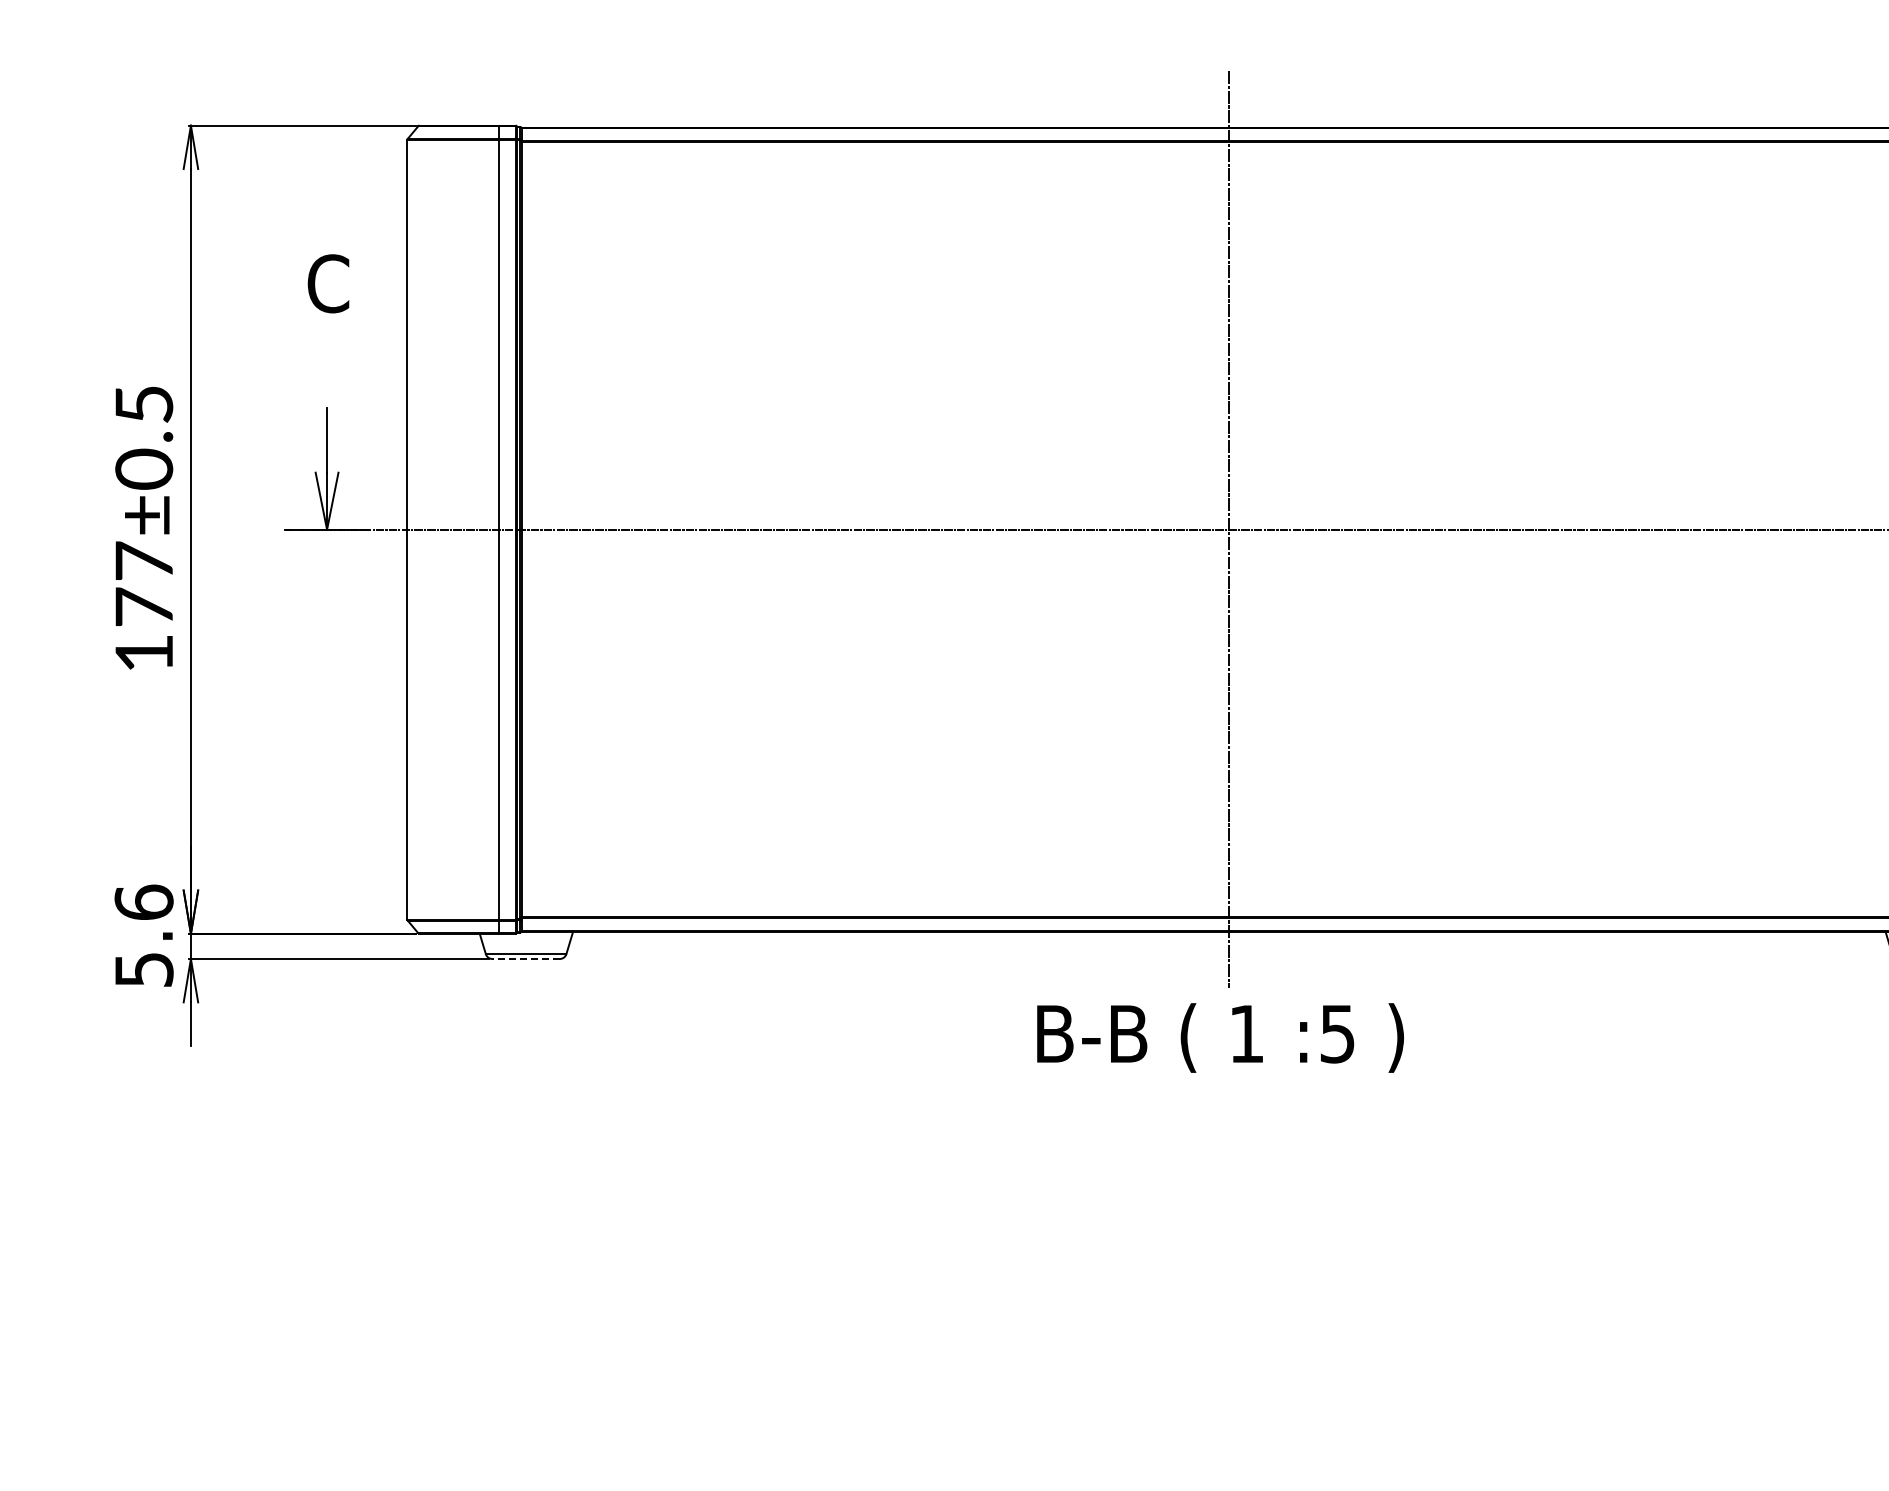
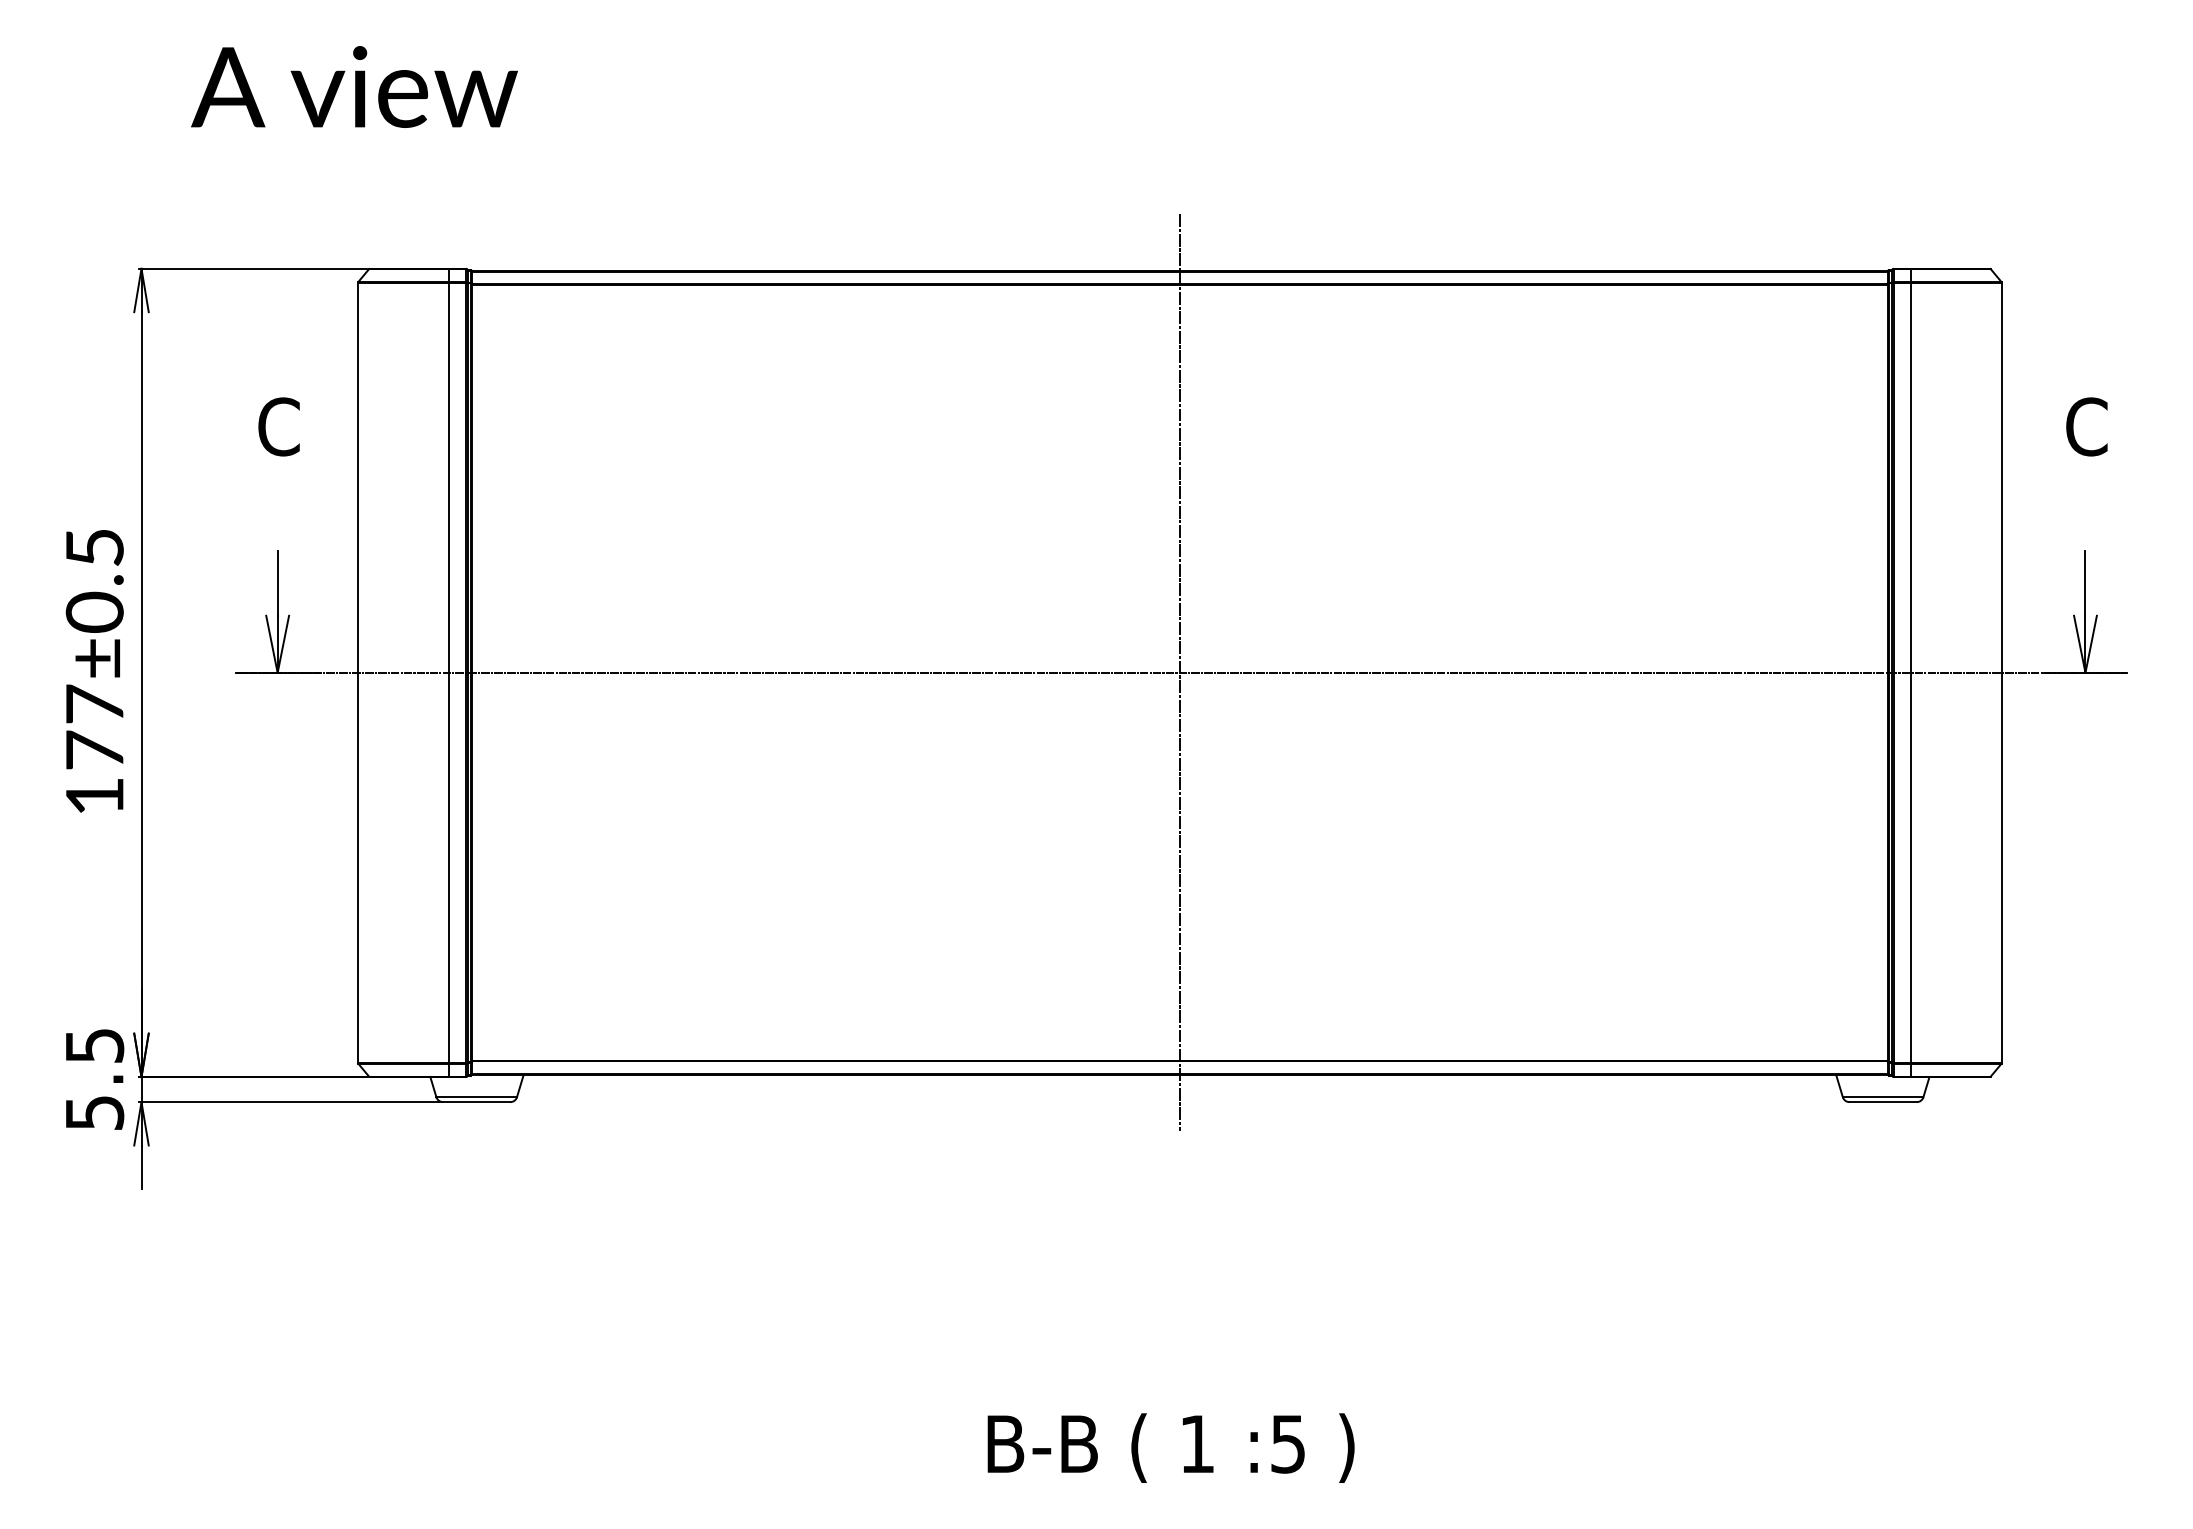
text: (143, 902) -> (94, 1045), 5.6 -> 5.5
line: (525, 959) -> (476, 1102), dashed -> solid
text: (1219, 1037) -> (1170, 1447), moved

